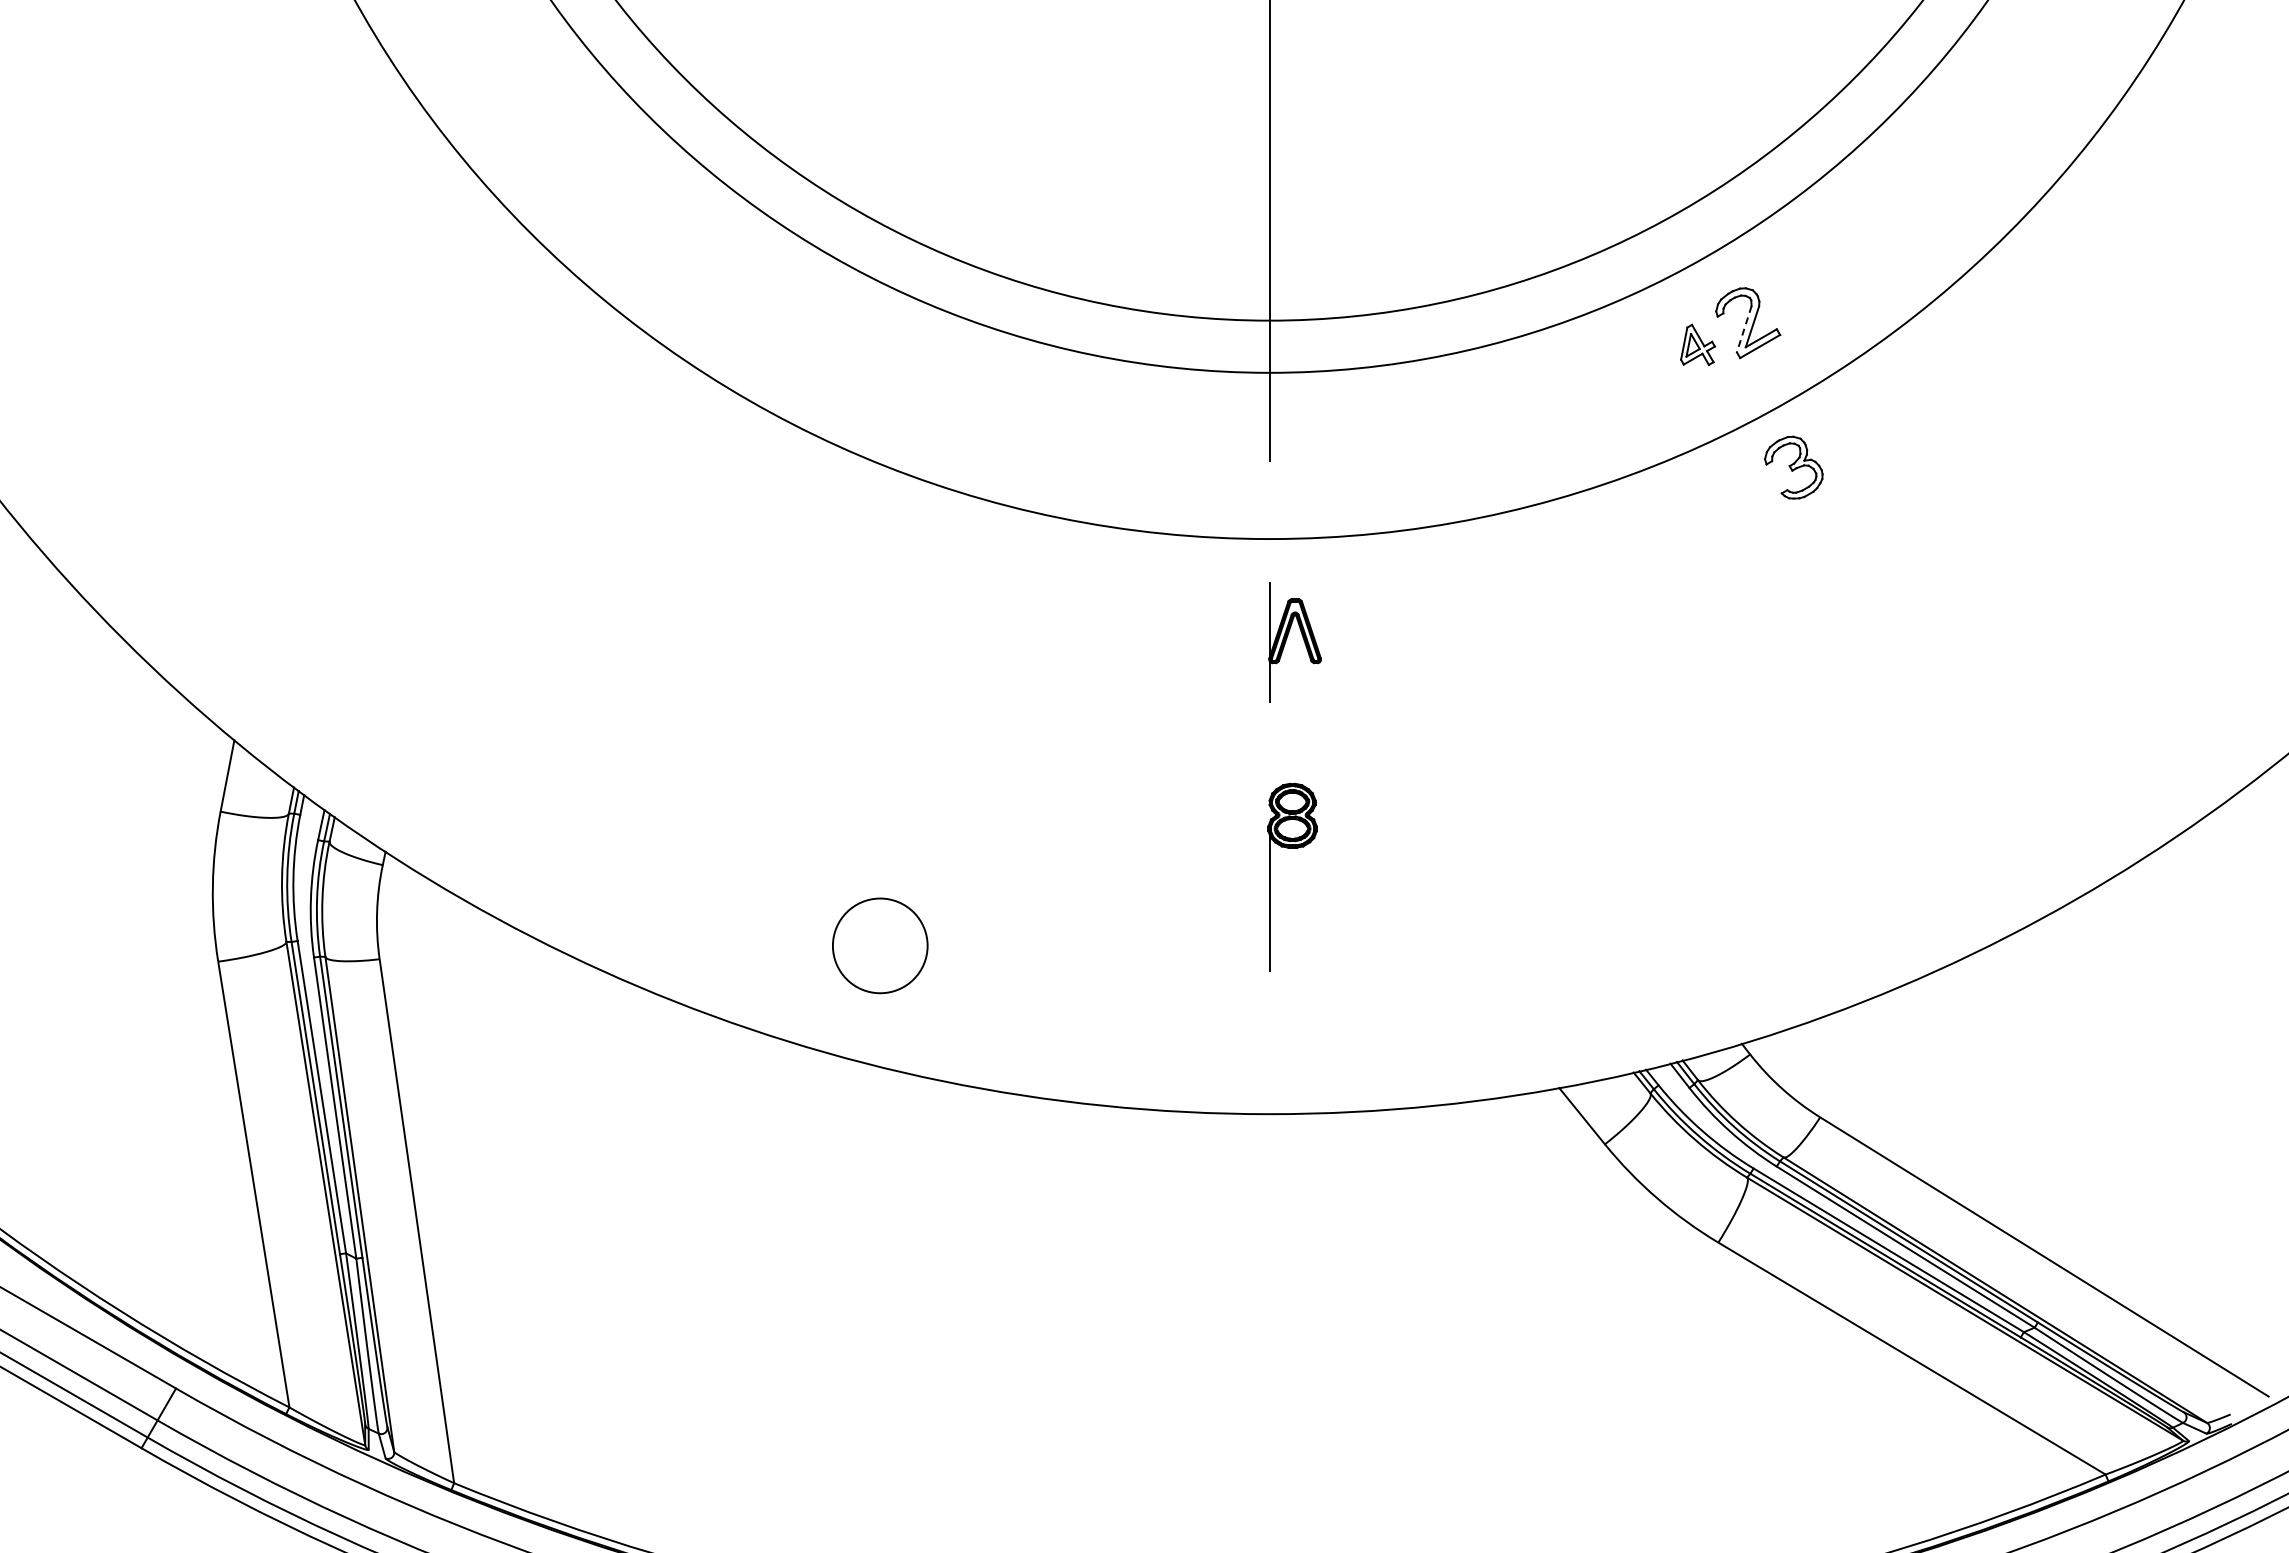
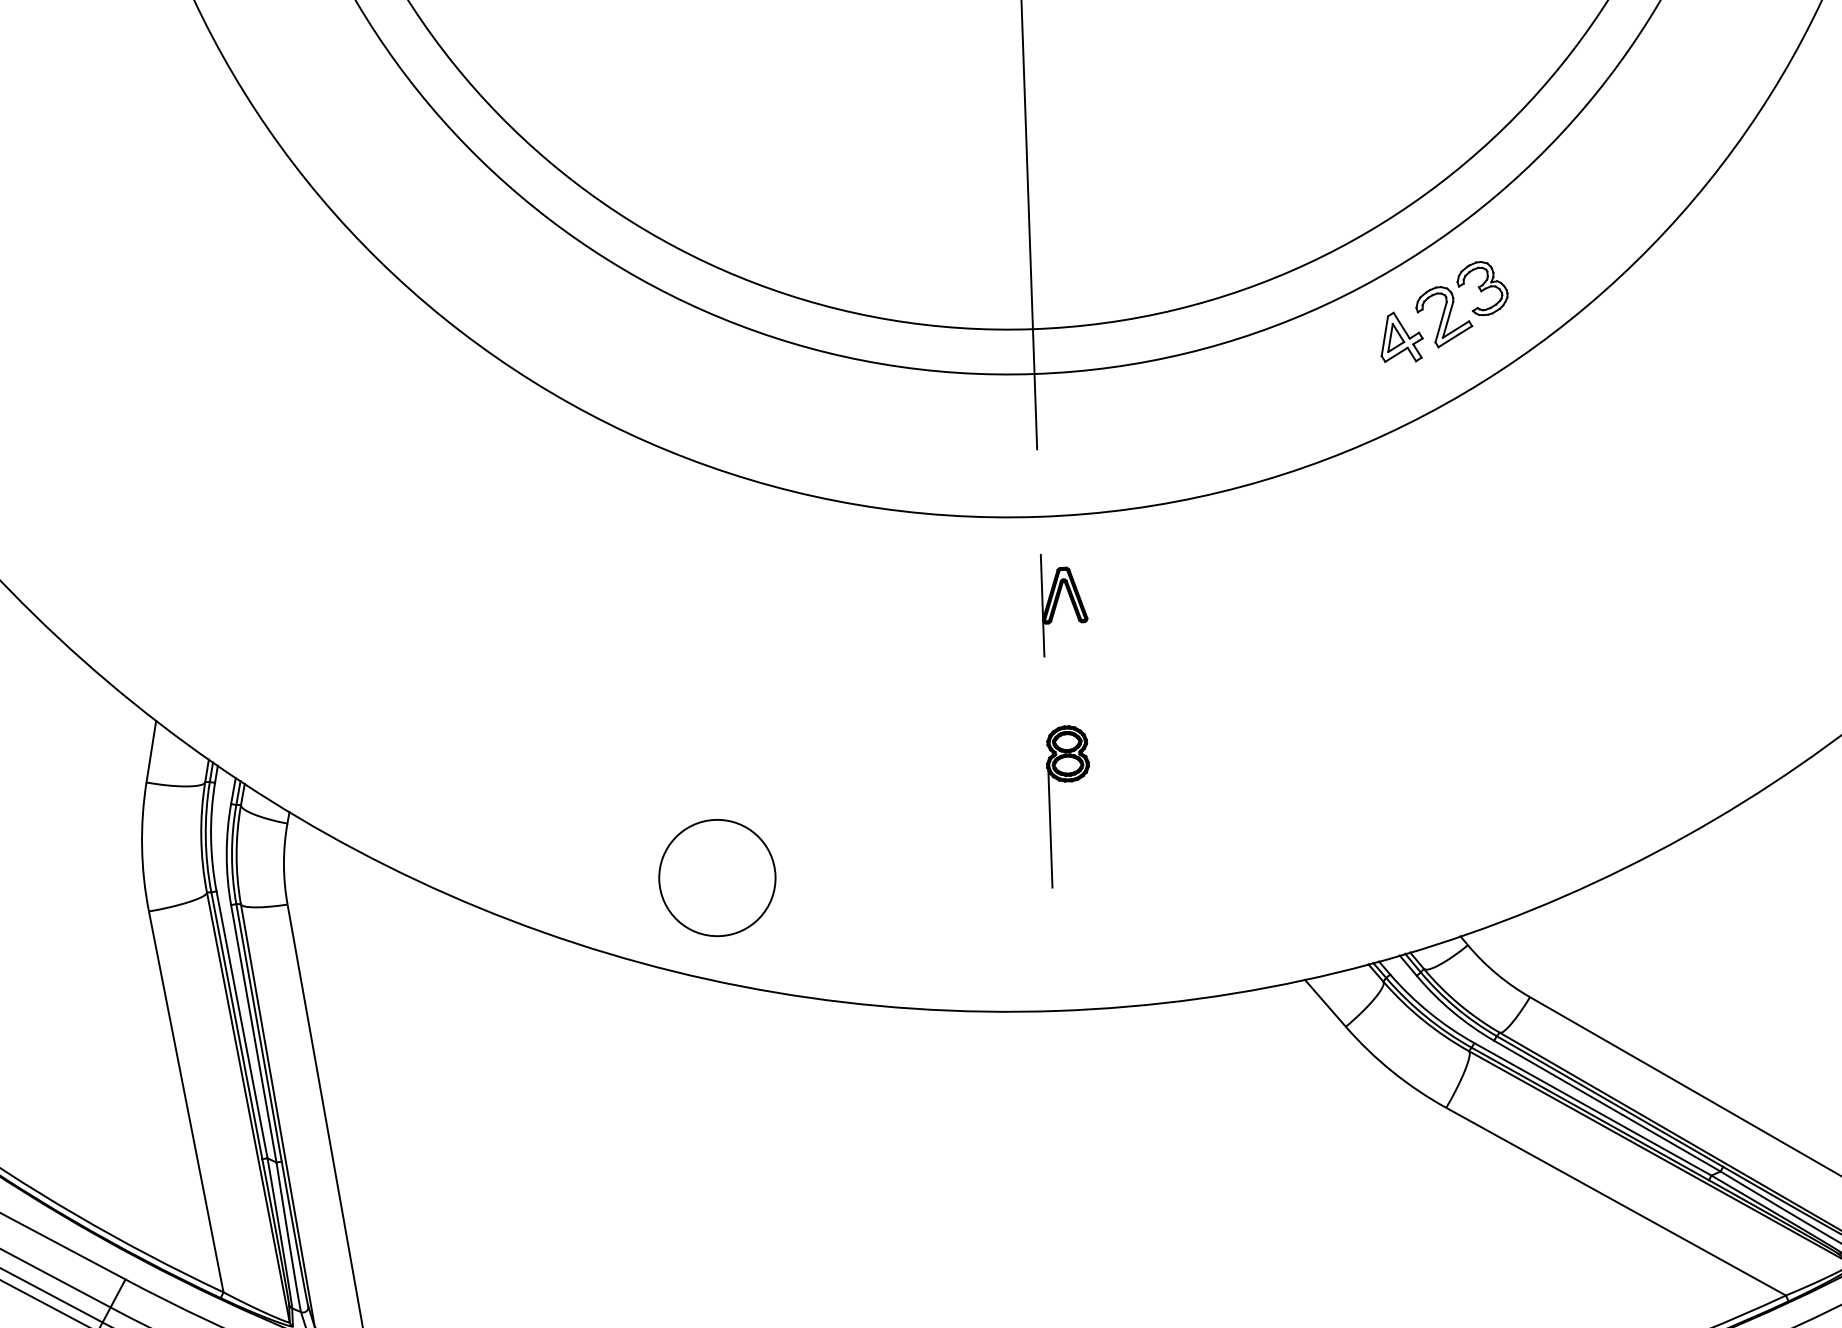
line: (1744, 329) -> (1441, 322), dashed -> solid
part: (1697, 344) -> (1401, 336), size x1.43
part: (1793, 467) -> (1482, 288), moved
circle: (879, 945) -> (716, 877), size x1.43

